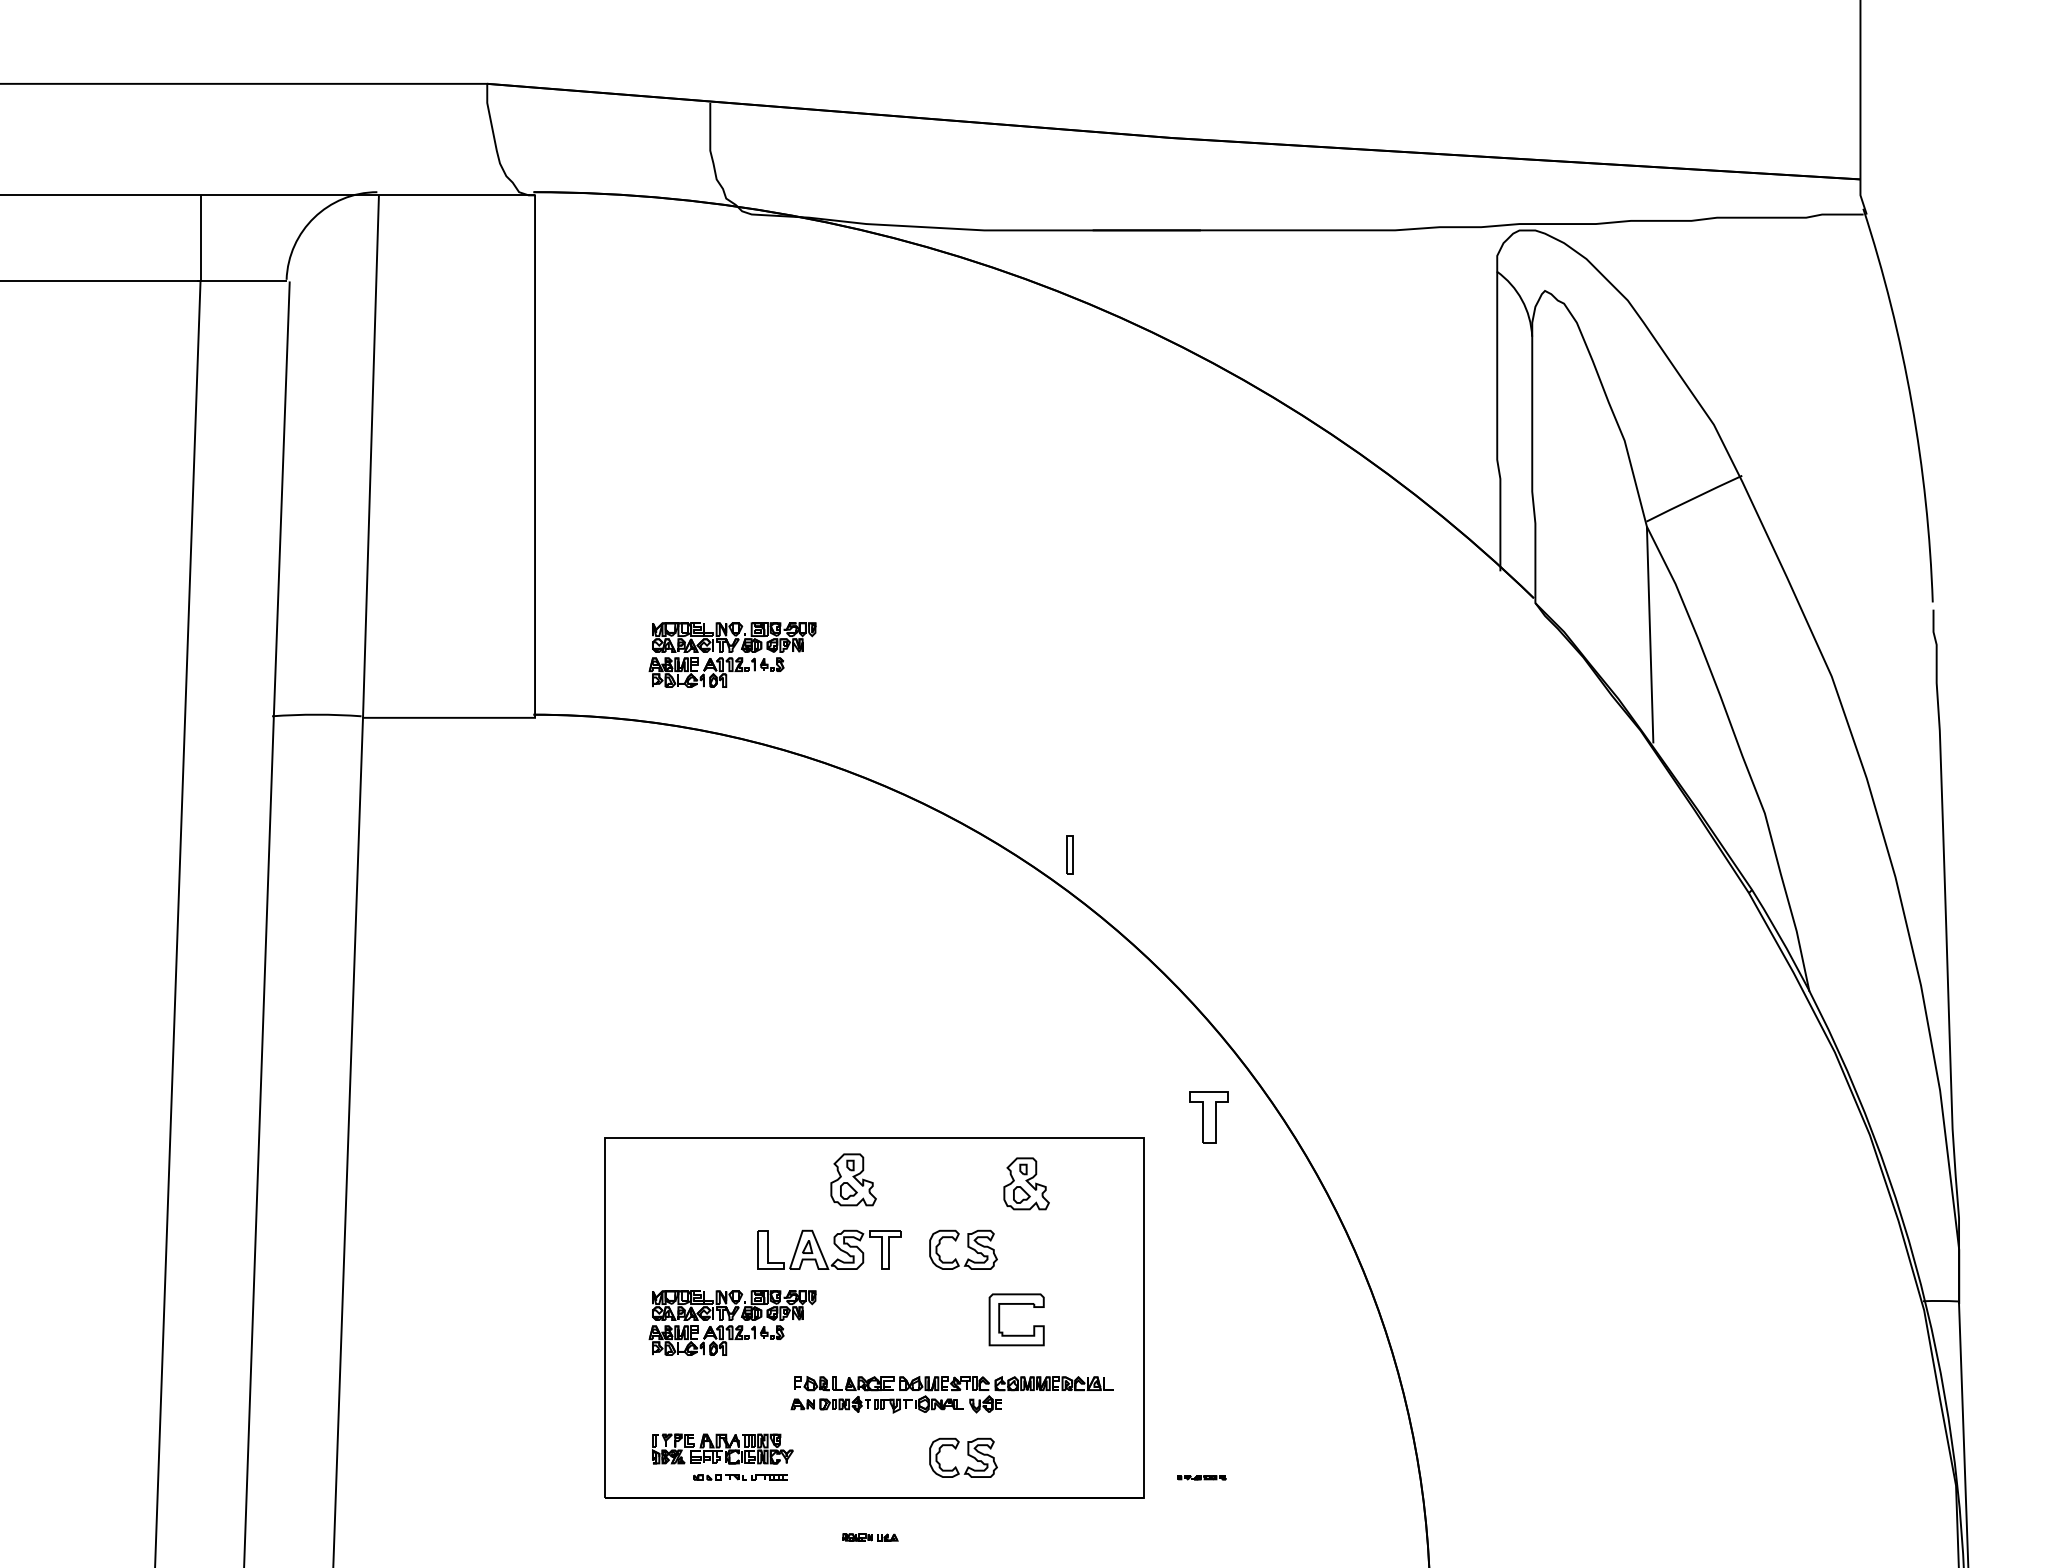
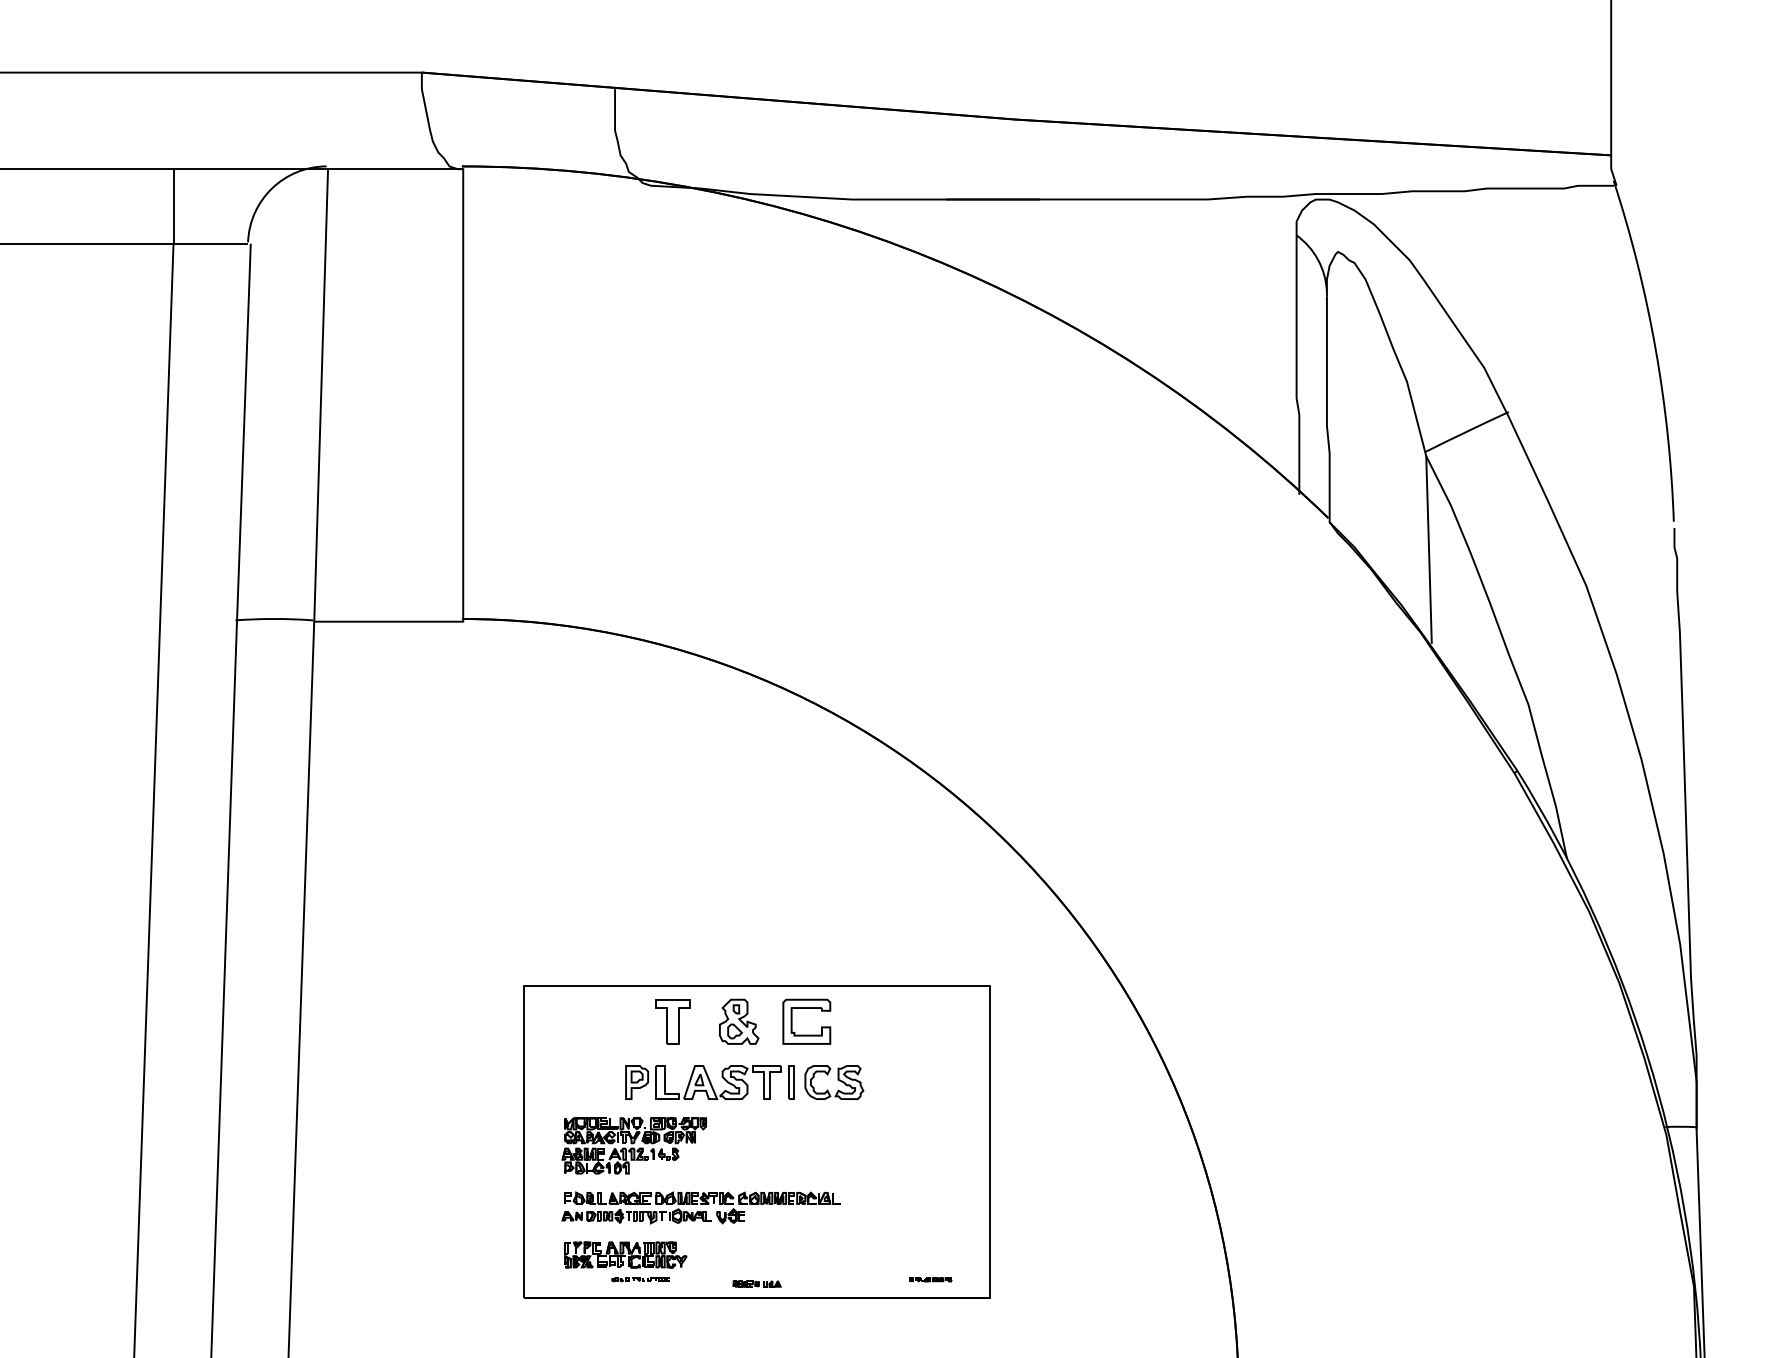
part: (732, 654) -> (634, 566), removed
part: (1069, 854) -> (791, 1082), moved
part: (1208, 1117) -> (672, 1021), moved
part: (1026, 1183) -> (888, 1025), removed
part: (735, 1249) -> (636, 1082), added
part: (1016, 1304) -> (806, 1008), moved
part: (951, 1394) -> (700, 1207), moved
part: (963, 1457) -> (834, 1262), removed
part: (739, 1477) -> (640, 1279), size x0.71
part: (1201, 1477) -> (930, 1279), moved
part: (870, 1537) -> (757, 1283), moved

